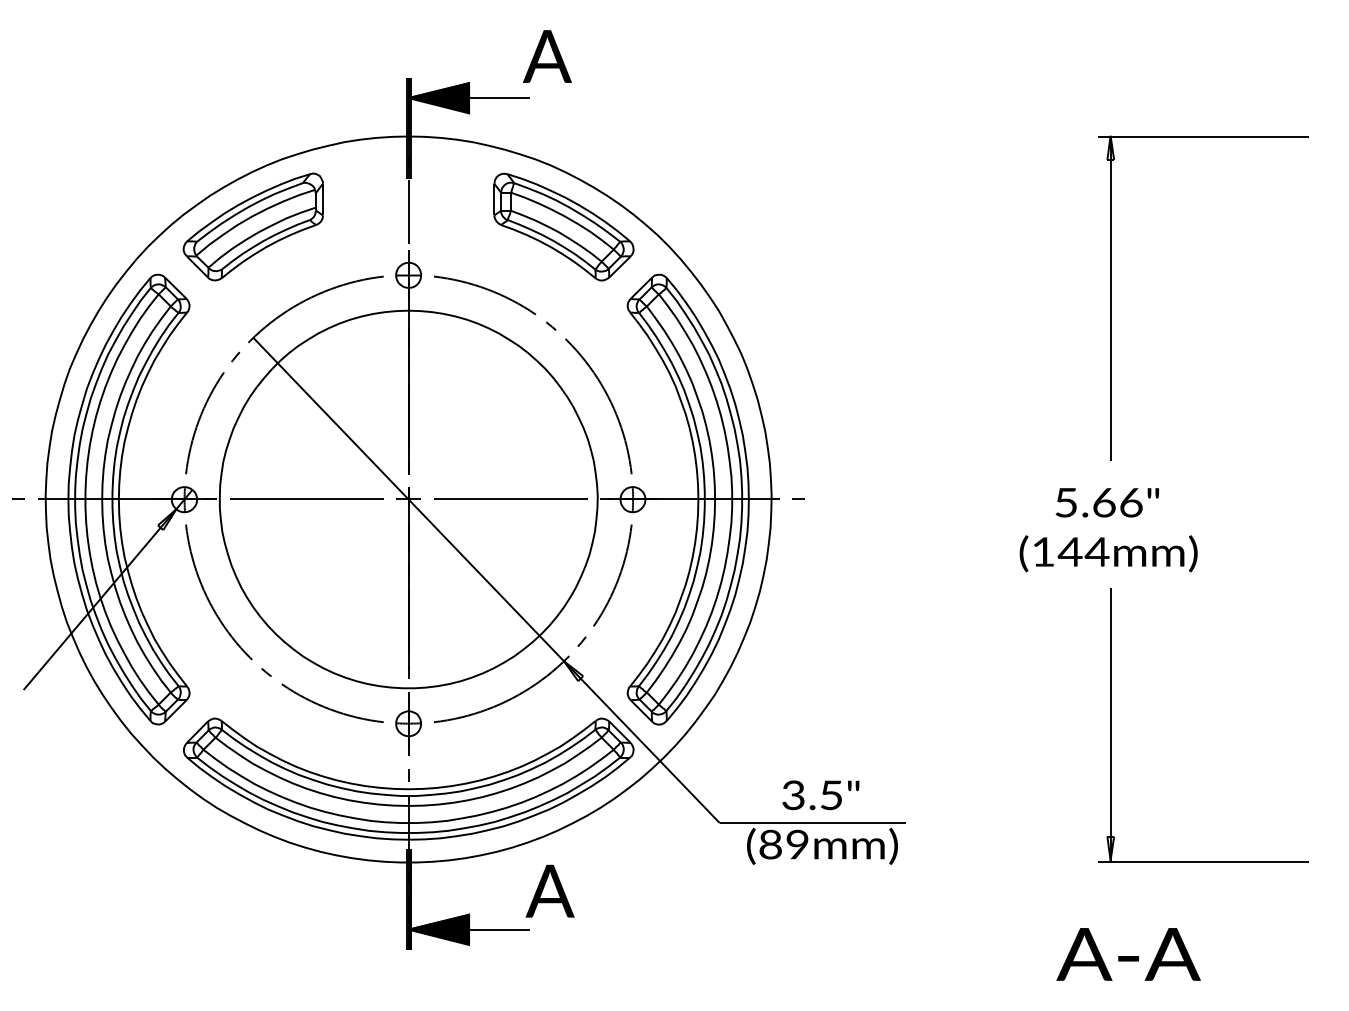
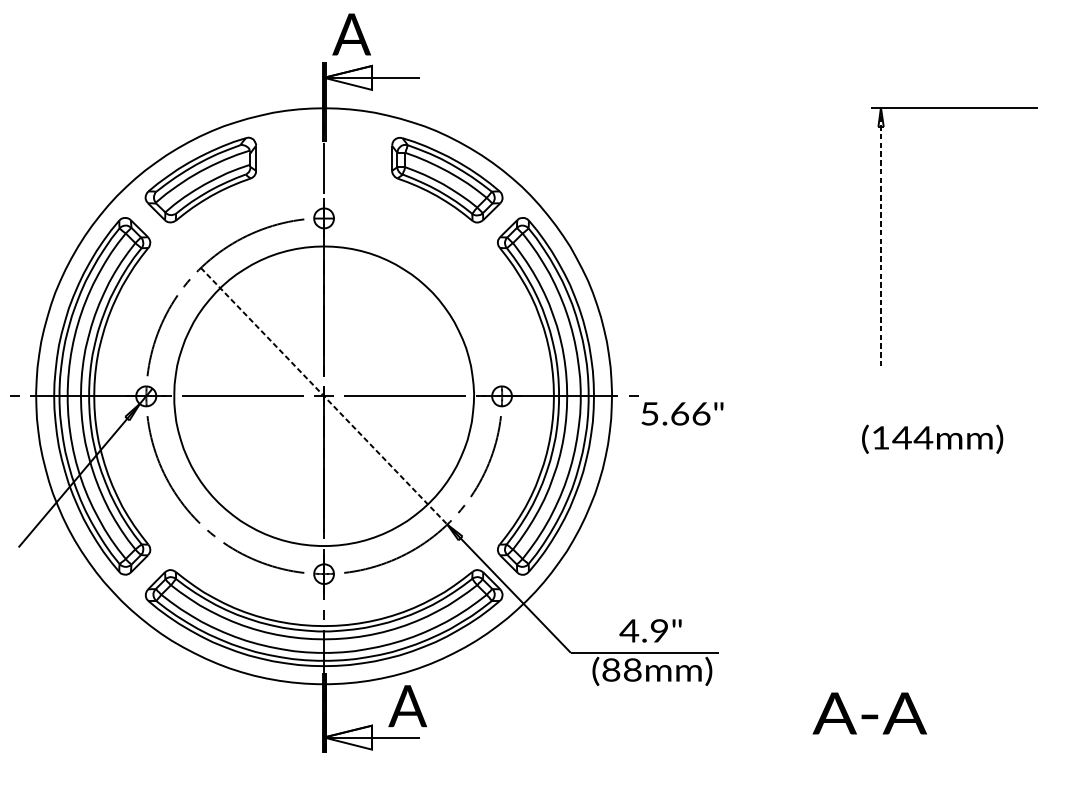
text: (547, 56) -> (351, 34), moved
fill: (438, 98) -> (347, 78), removed
line: (1110, 298) -> (880, 236), solid -> dashed
curve: (566, 341) -> (449, 270), removed
line: (408, 499) -> (323, 396), solid -> dashed
text: (1106, 502) -> (681, 413), moved
text: (1108, 553) -> (932, 439), moved
part: (1111, 725) -> (881, 575), removed
text: (811, 795) -> (643, 631), 3.5" -> 4.9"
text: (797, 845) -> (632, 670), (89mm) -> (88mm)
text: (549, 890) -> (407, 705), moved
fill: (438, 929) -> (347, 737), removed
text: (1128, 954) -> (869, 713), moved

